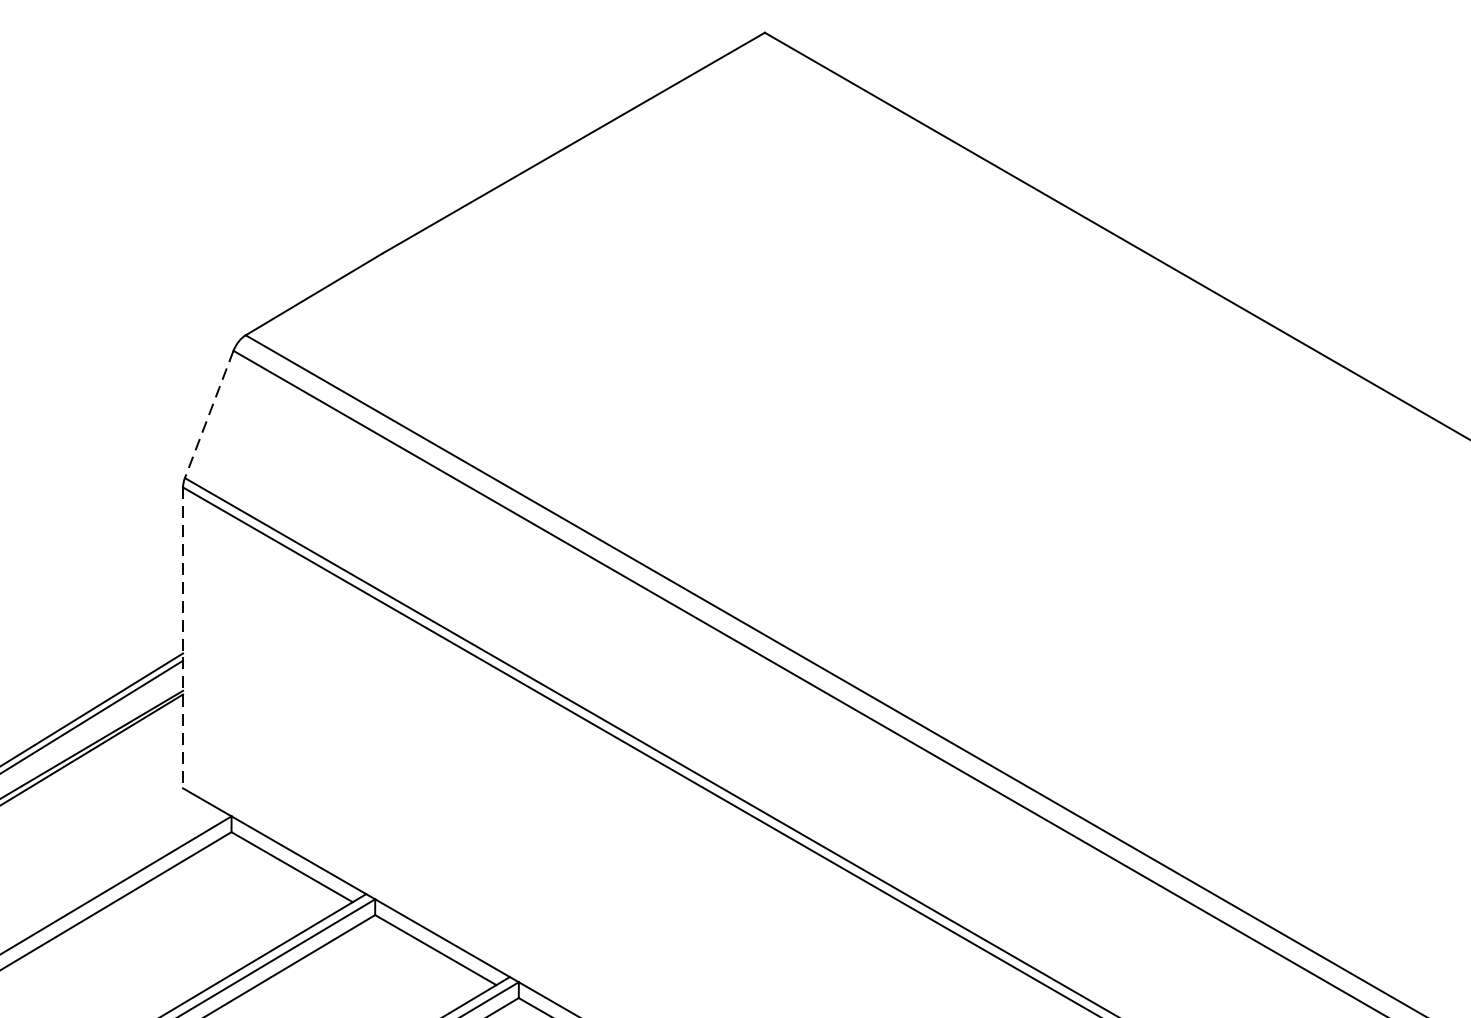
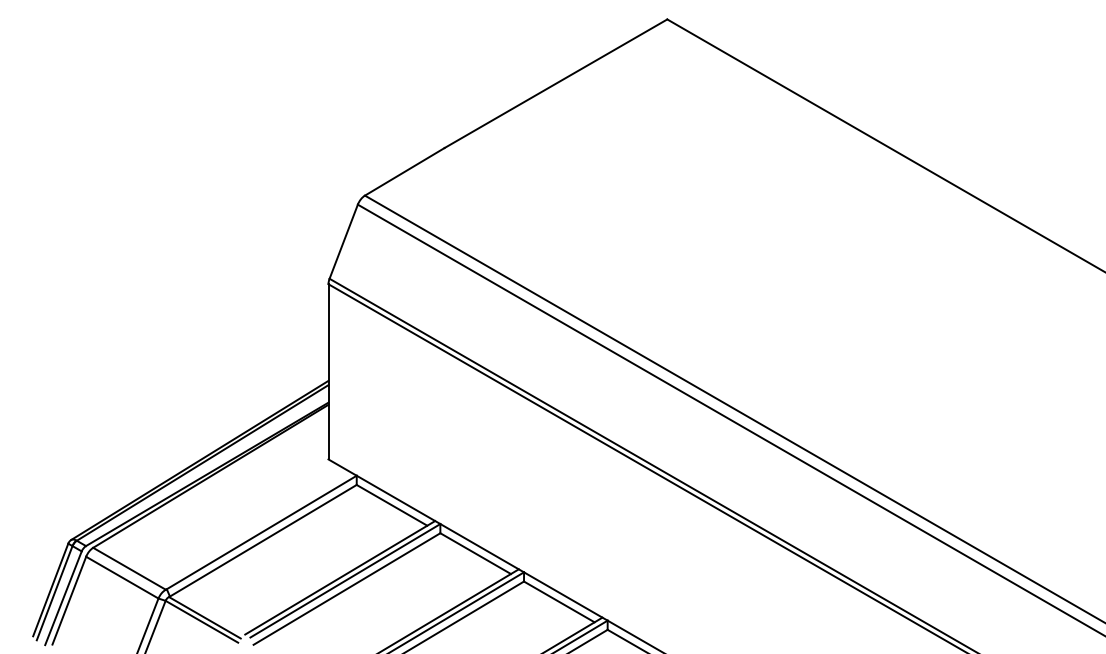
line: (208, 414) -> (343, 241), dashed -> solid
line: (183, 637) -> (328, 371), dashed -> solid

